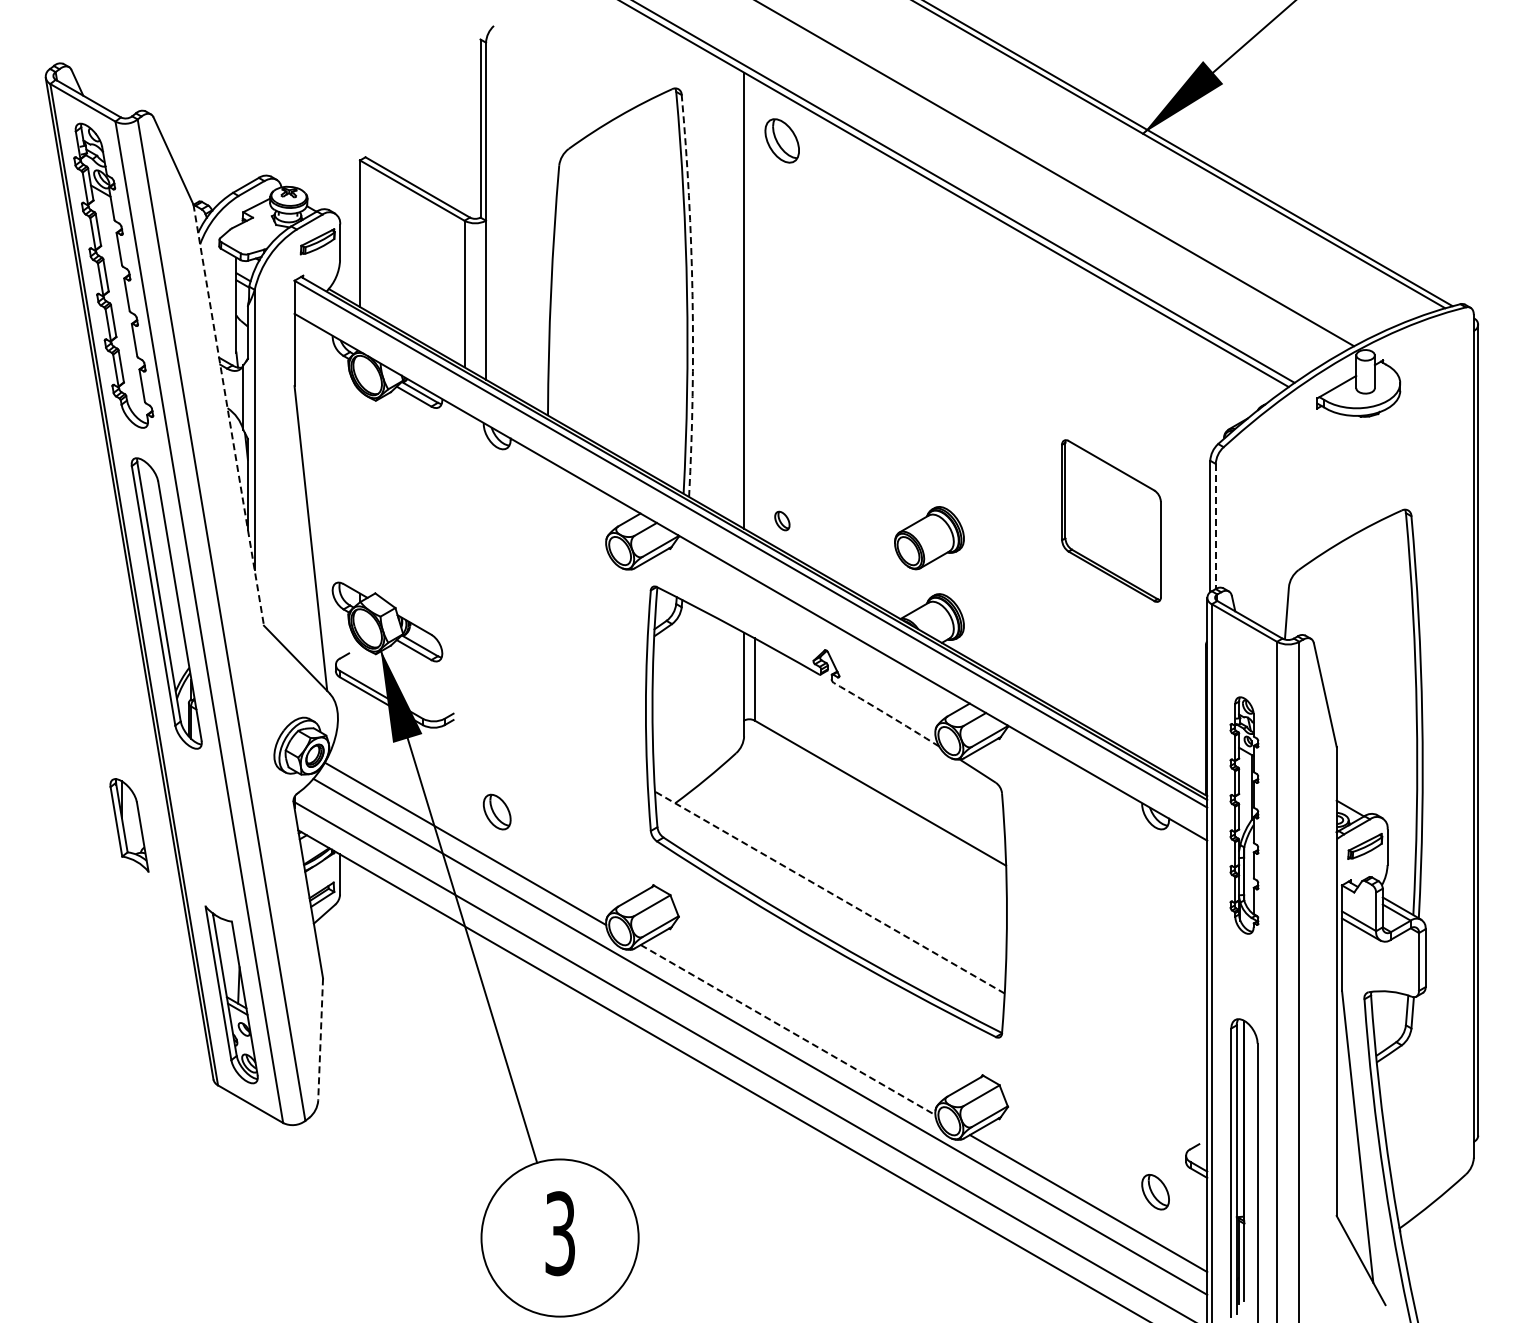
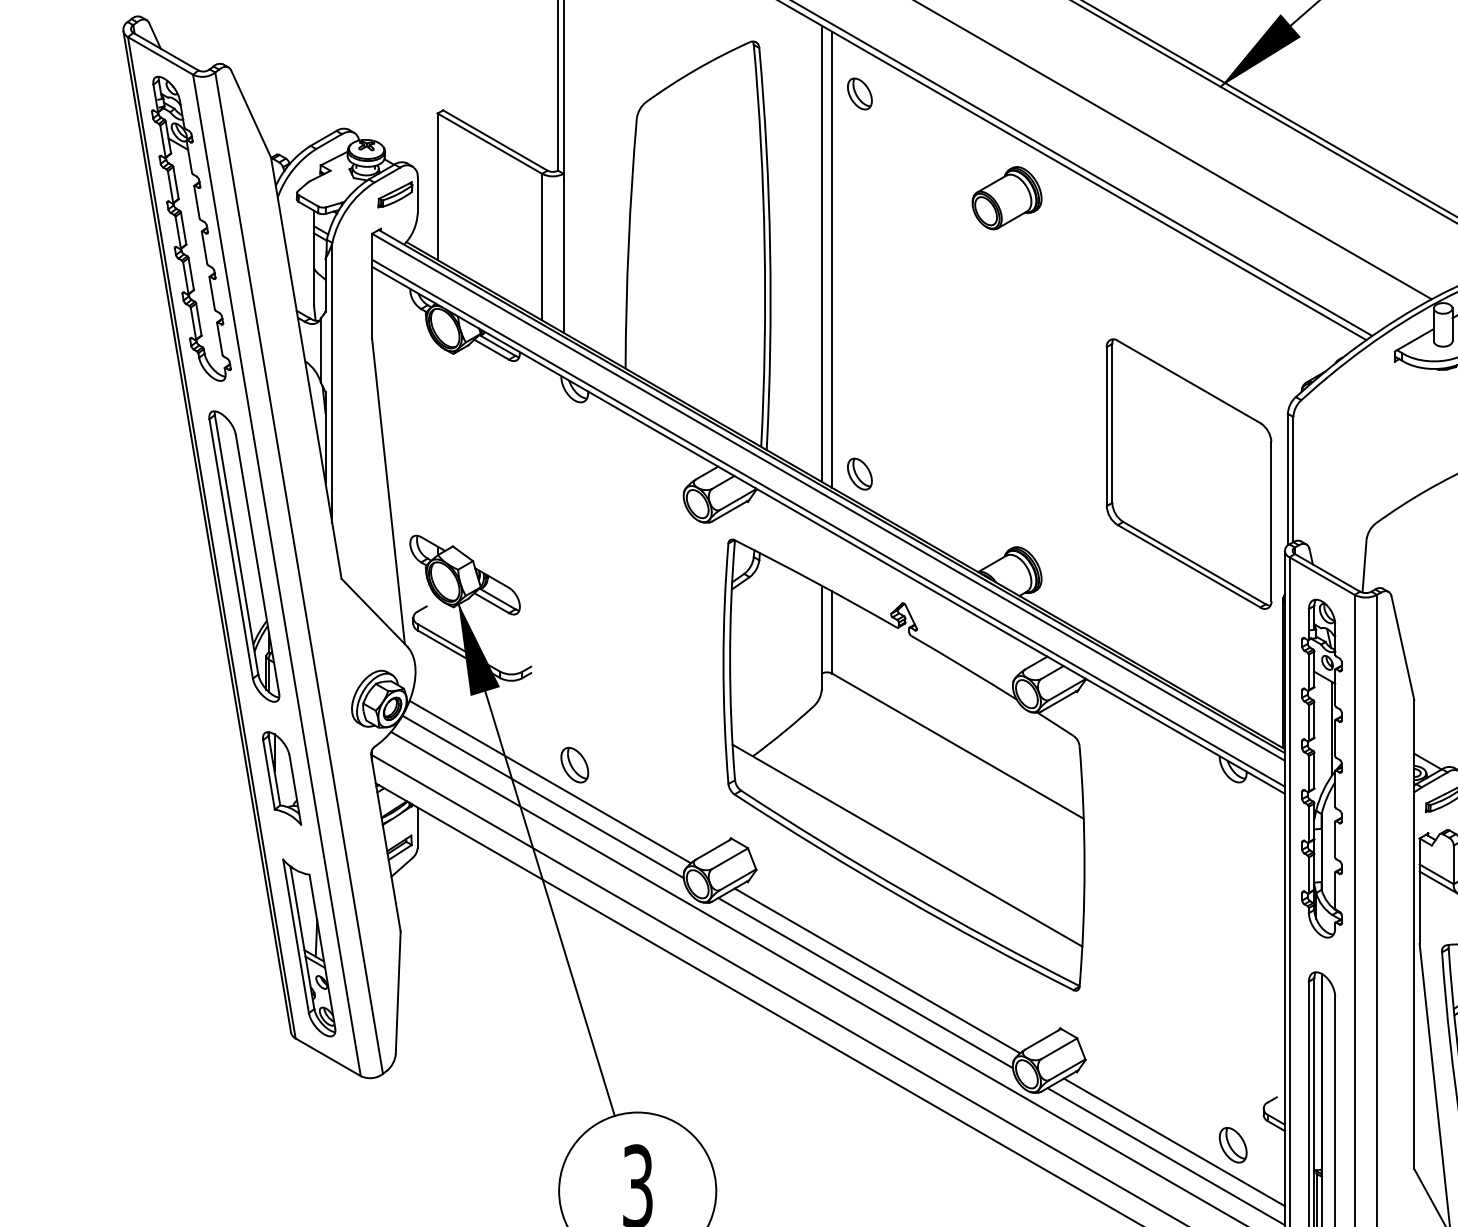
part: (782, 140) -> (860, 93), size x0.71
arc: (692, 295) -> (770, 248), dashed -> solid
line: (754, 306) -> (832, 259), added
line: (228, 415) -> (306, 368), dashed -> solid
part: (782, 520) -> (860, 473), size x1.67
part: (1111, 520) -> (1189, 473), size x1.67
line: (1215, 526) -> (1293, 479), dashed -> solid
part: (929, 538) -> (1007, 198), moved
line: (750, 569) -> (828, 522), added
arc: (886, 714) -> (964, 667), dashed -> solid
part: (1244, 815) -> (1322, 768), size x1.43
part: (129, 825) -> (282, 778), moved
line: (472, 828) -> (550, 781), added
line: (829, 892) -> (907, 845), dashed -> solid
line: (799, 1017) -> (877, 970), added
line: (788, 1030) -> (866, 983), dashed -> solid
line: (320, 1040) -> (398, 993), dashed -> solid
line: (1096, 1189) -> (1174, 1142), added

